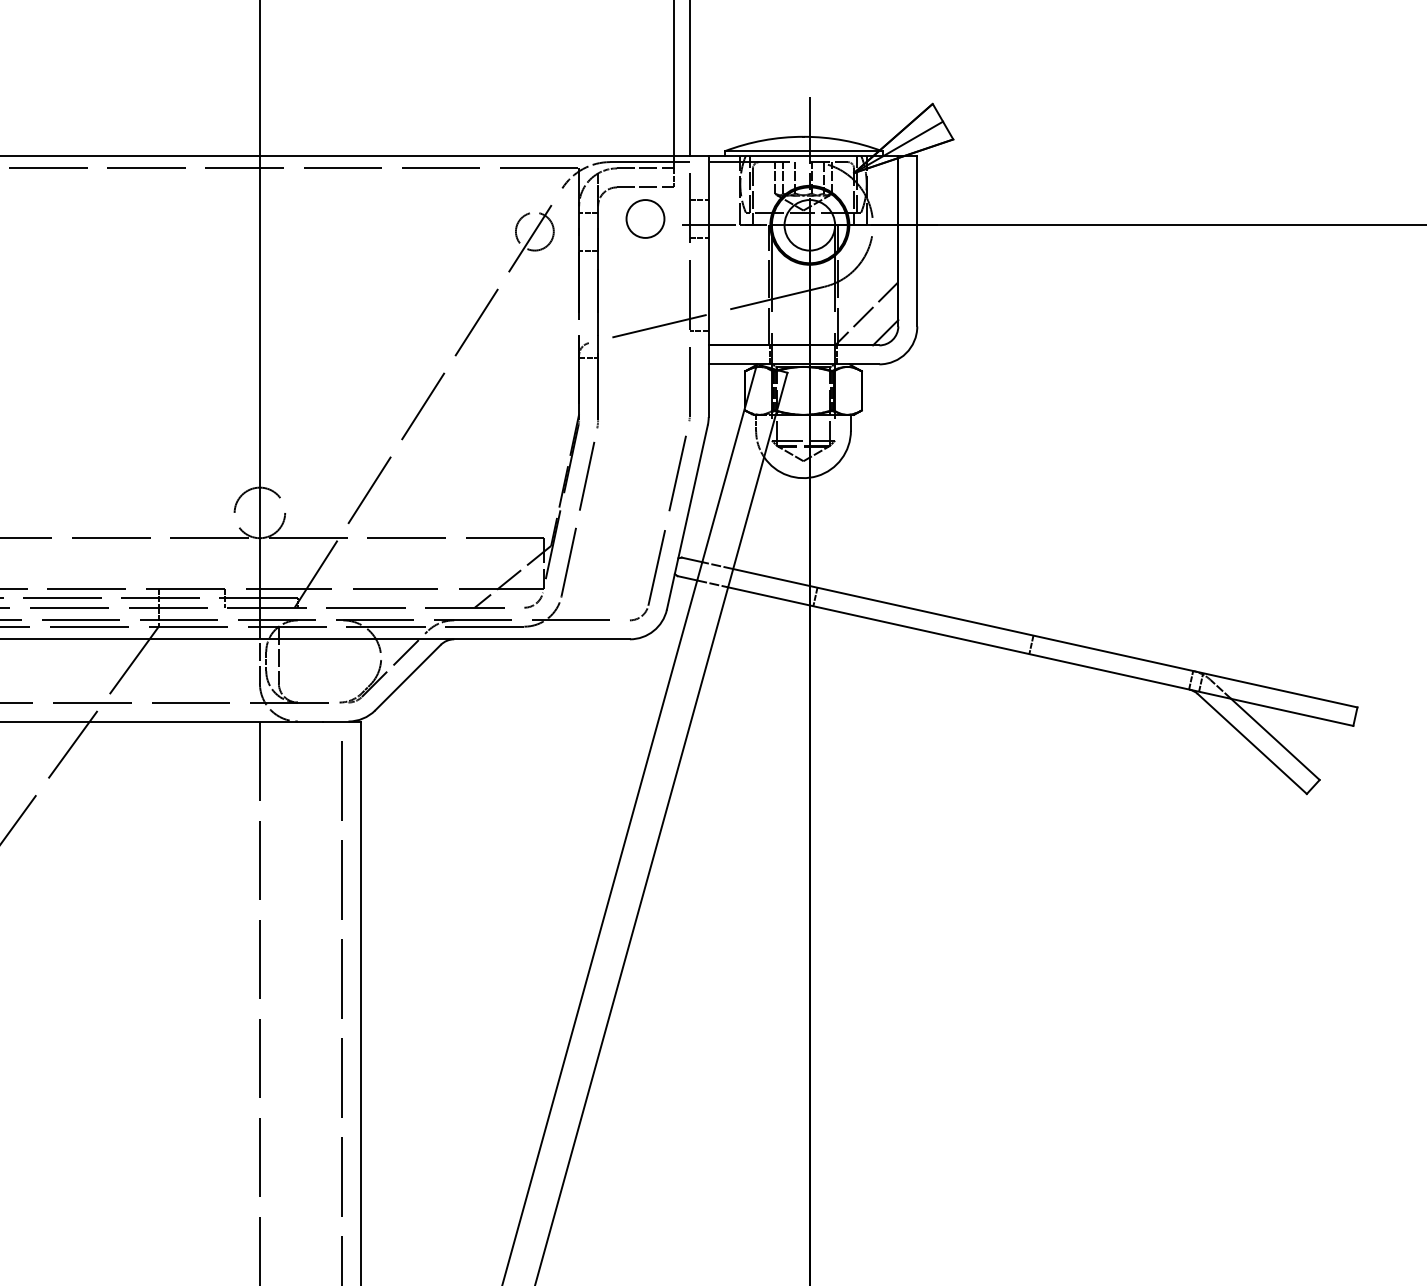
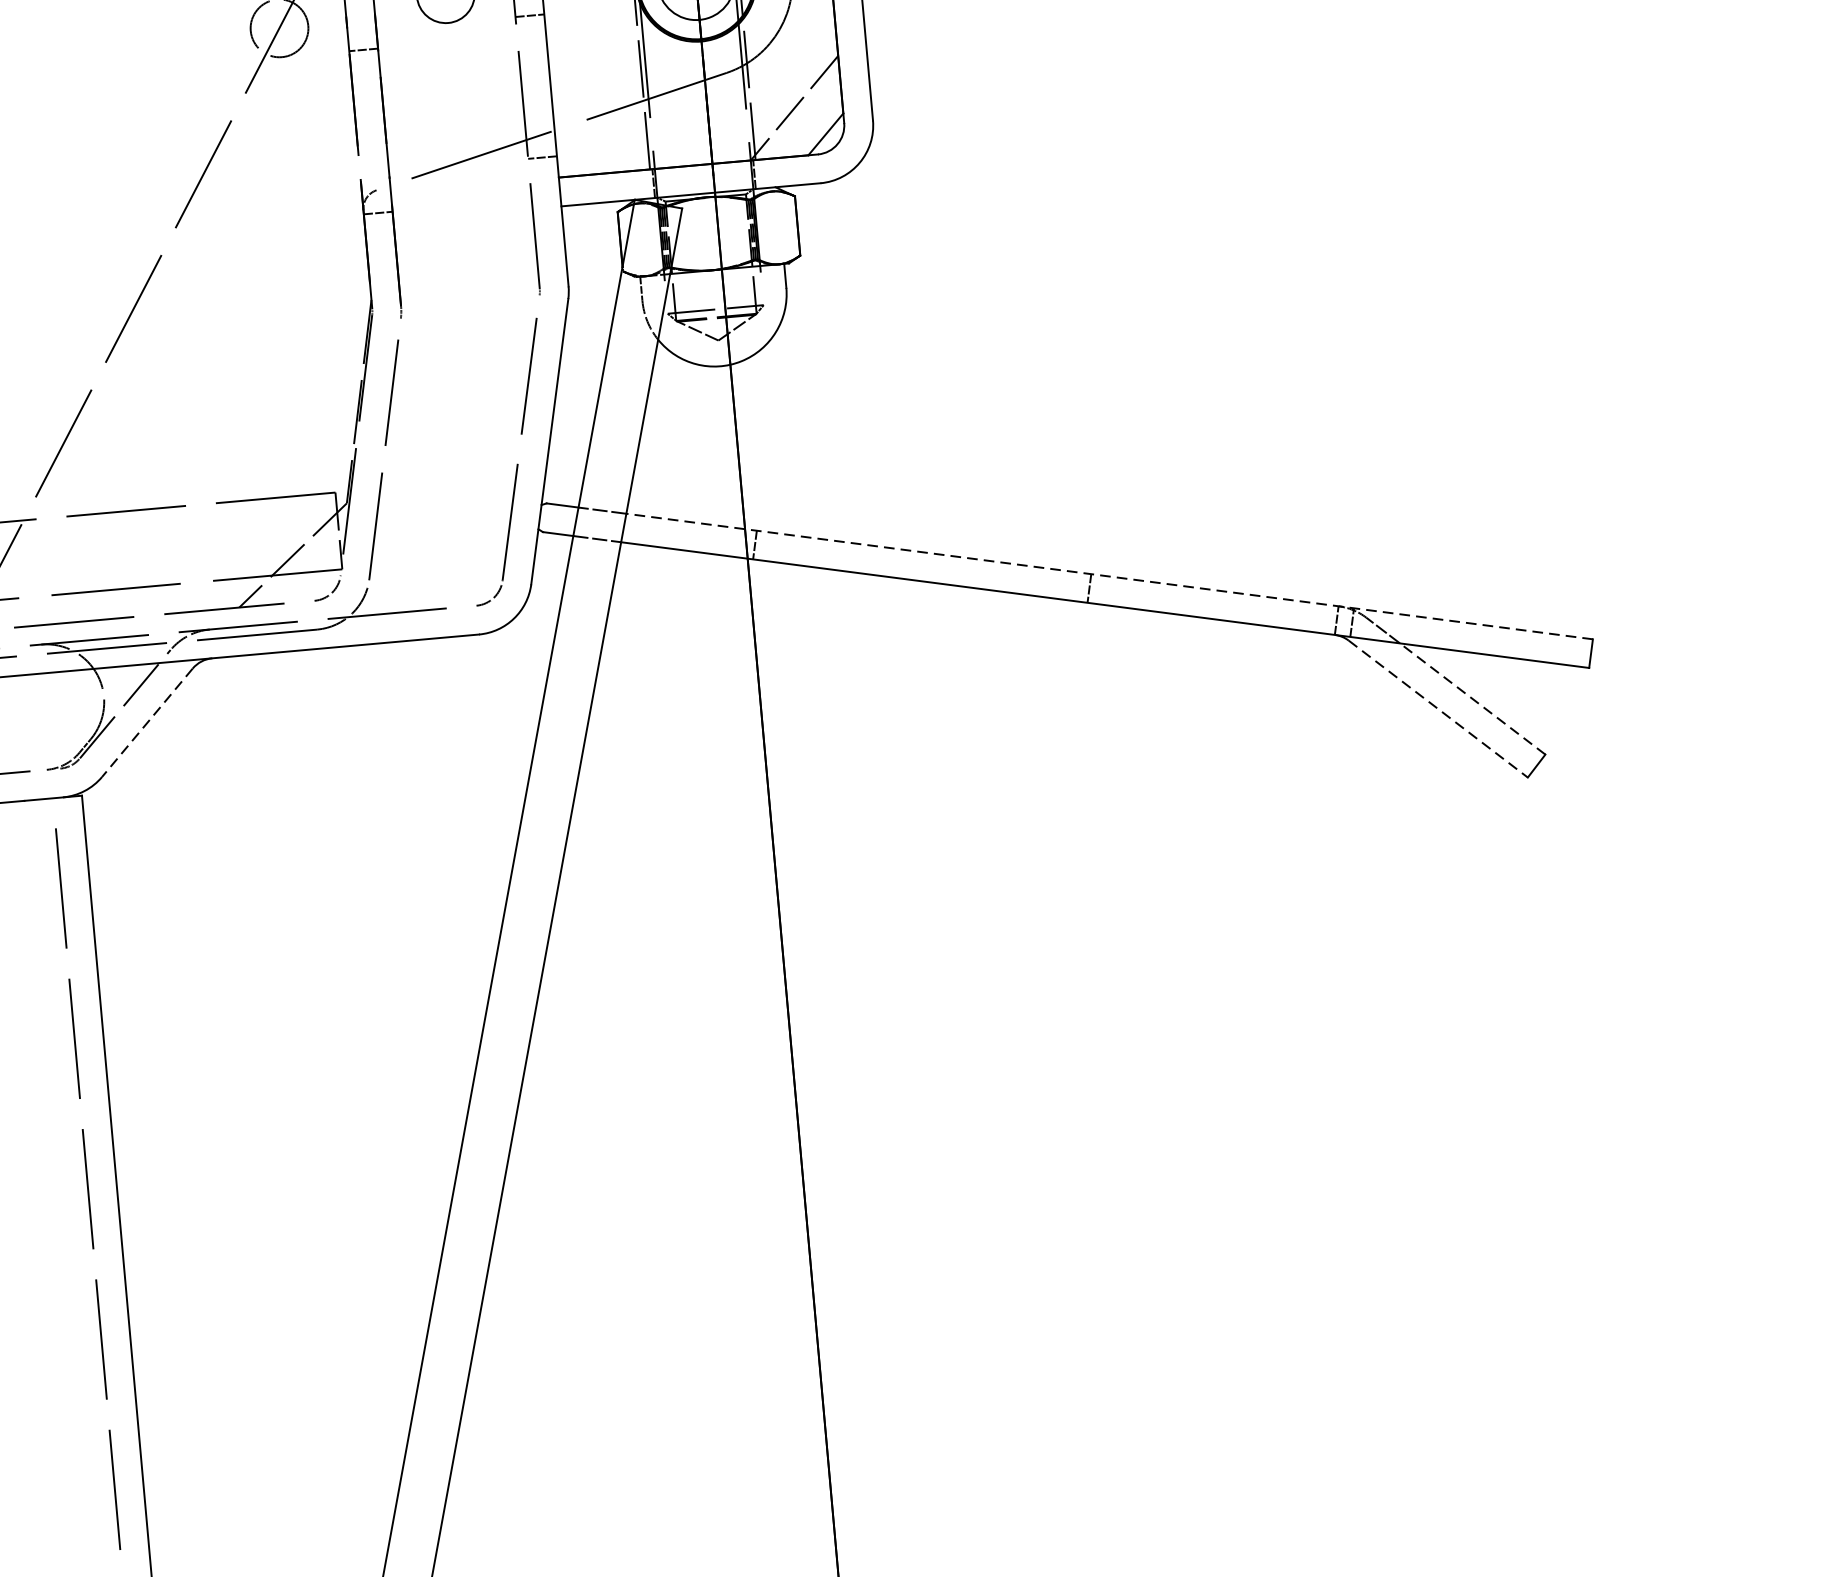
line: (1045, 638) -> (1109, 576), solid -> dashed
line: (407, 678) -> (146, 724), solid -> dashed
line: (1275, 739) -> (1472, 699), solid -> dashed
line: (1252, 744) -> (1438, 709), solid -> dashed

